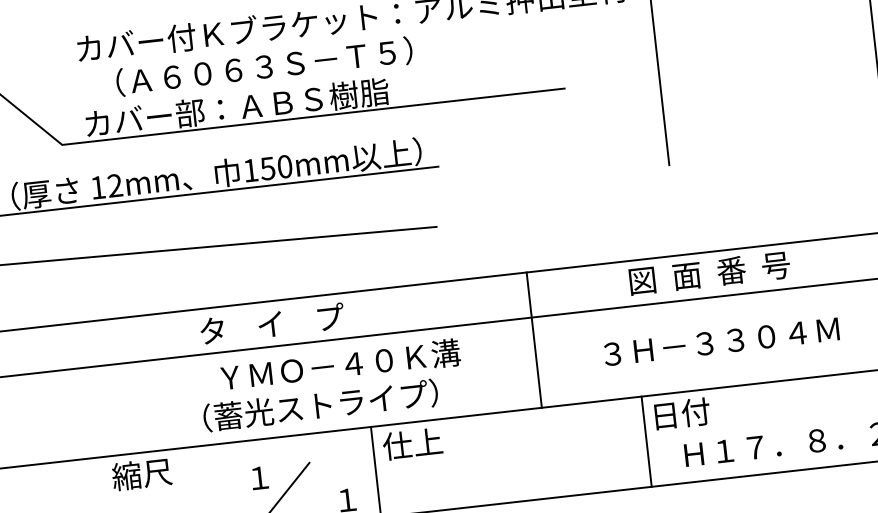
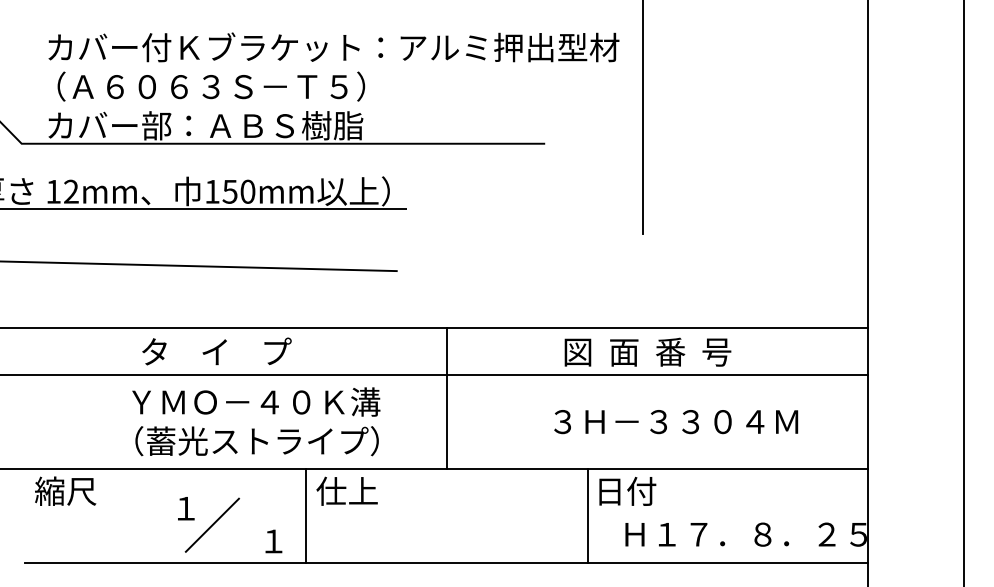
text: (264, 66) -> (211, 86), moved
text: (709, 272) -> (647, 351), moved
line: (534, 339) -> (447, 398), moved
text: (340, 364) -> (256, 401), moved

